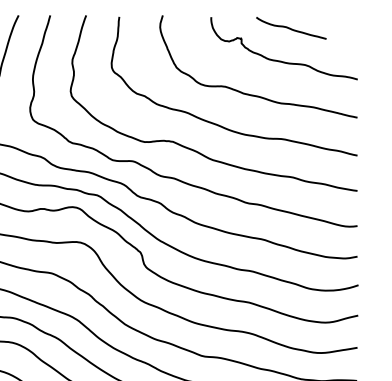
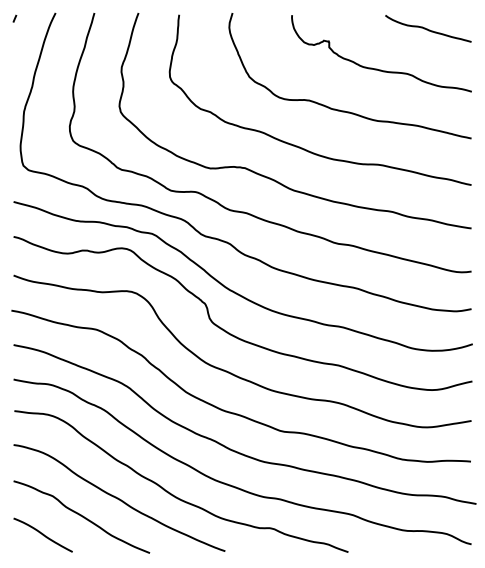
curve: (290, 28) -> (427, 28), moved

